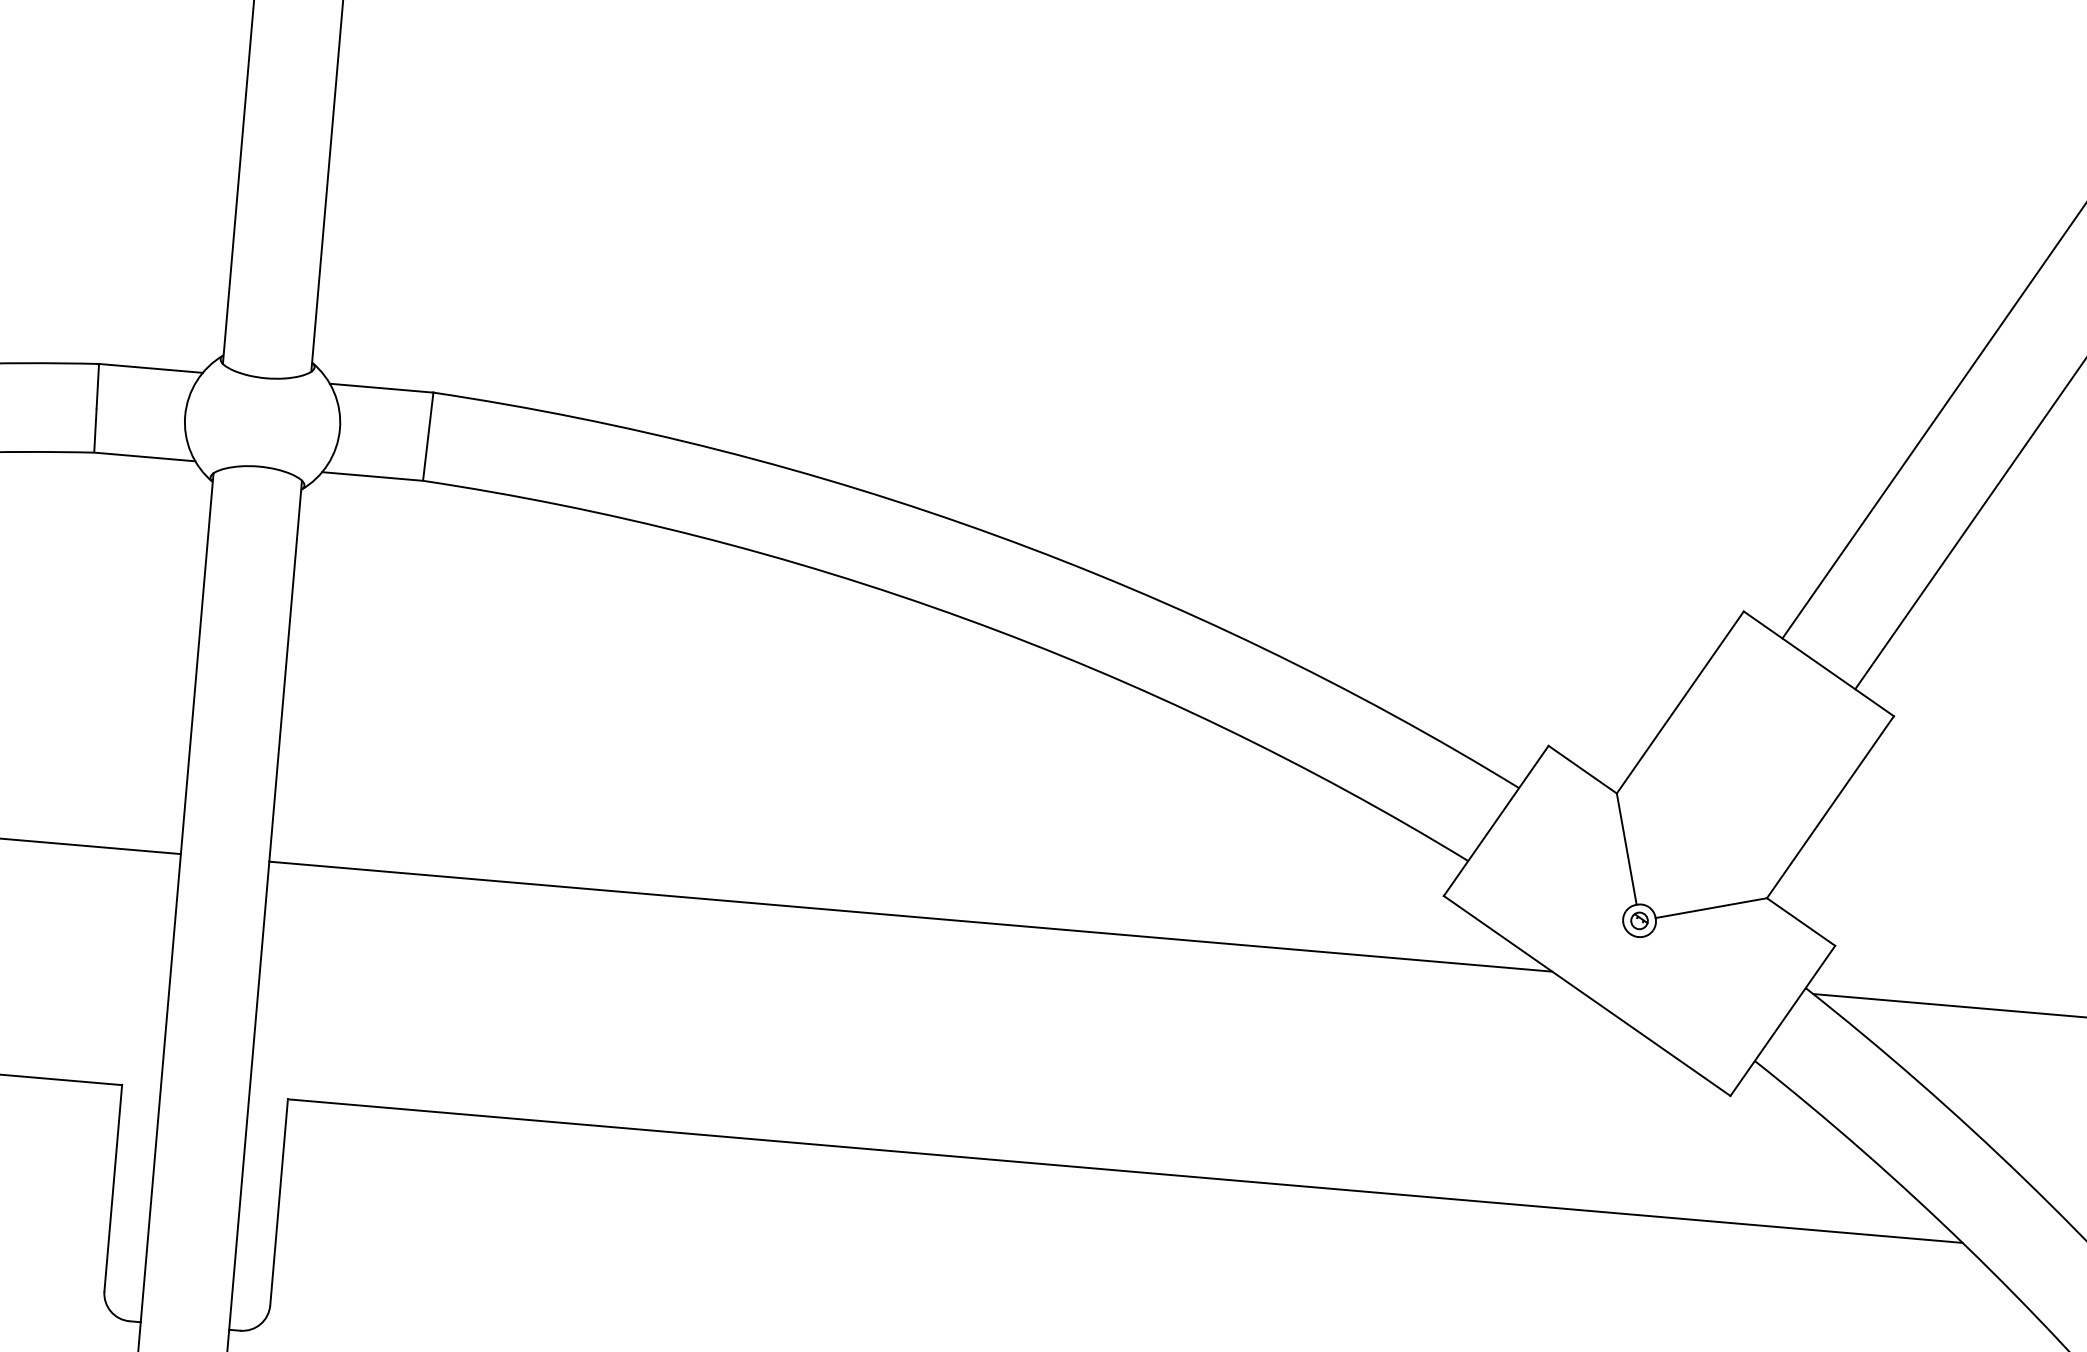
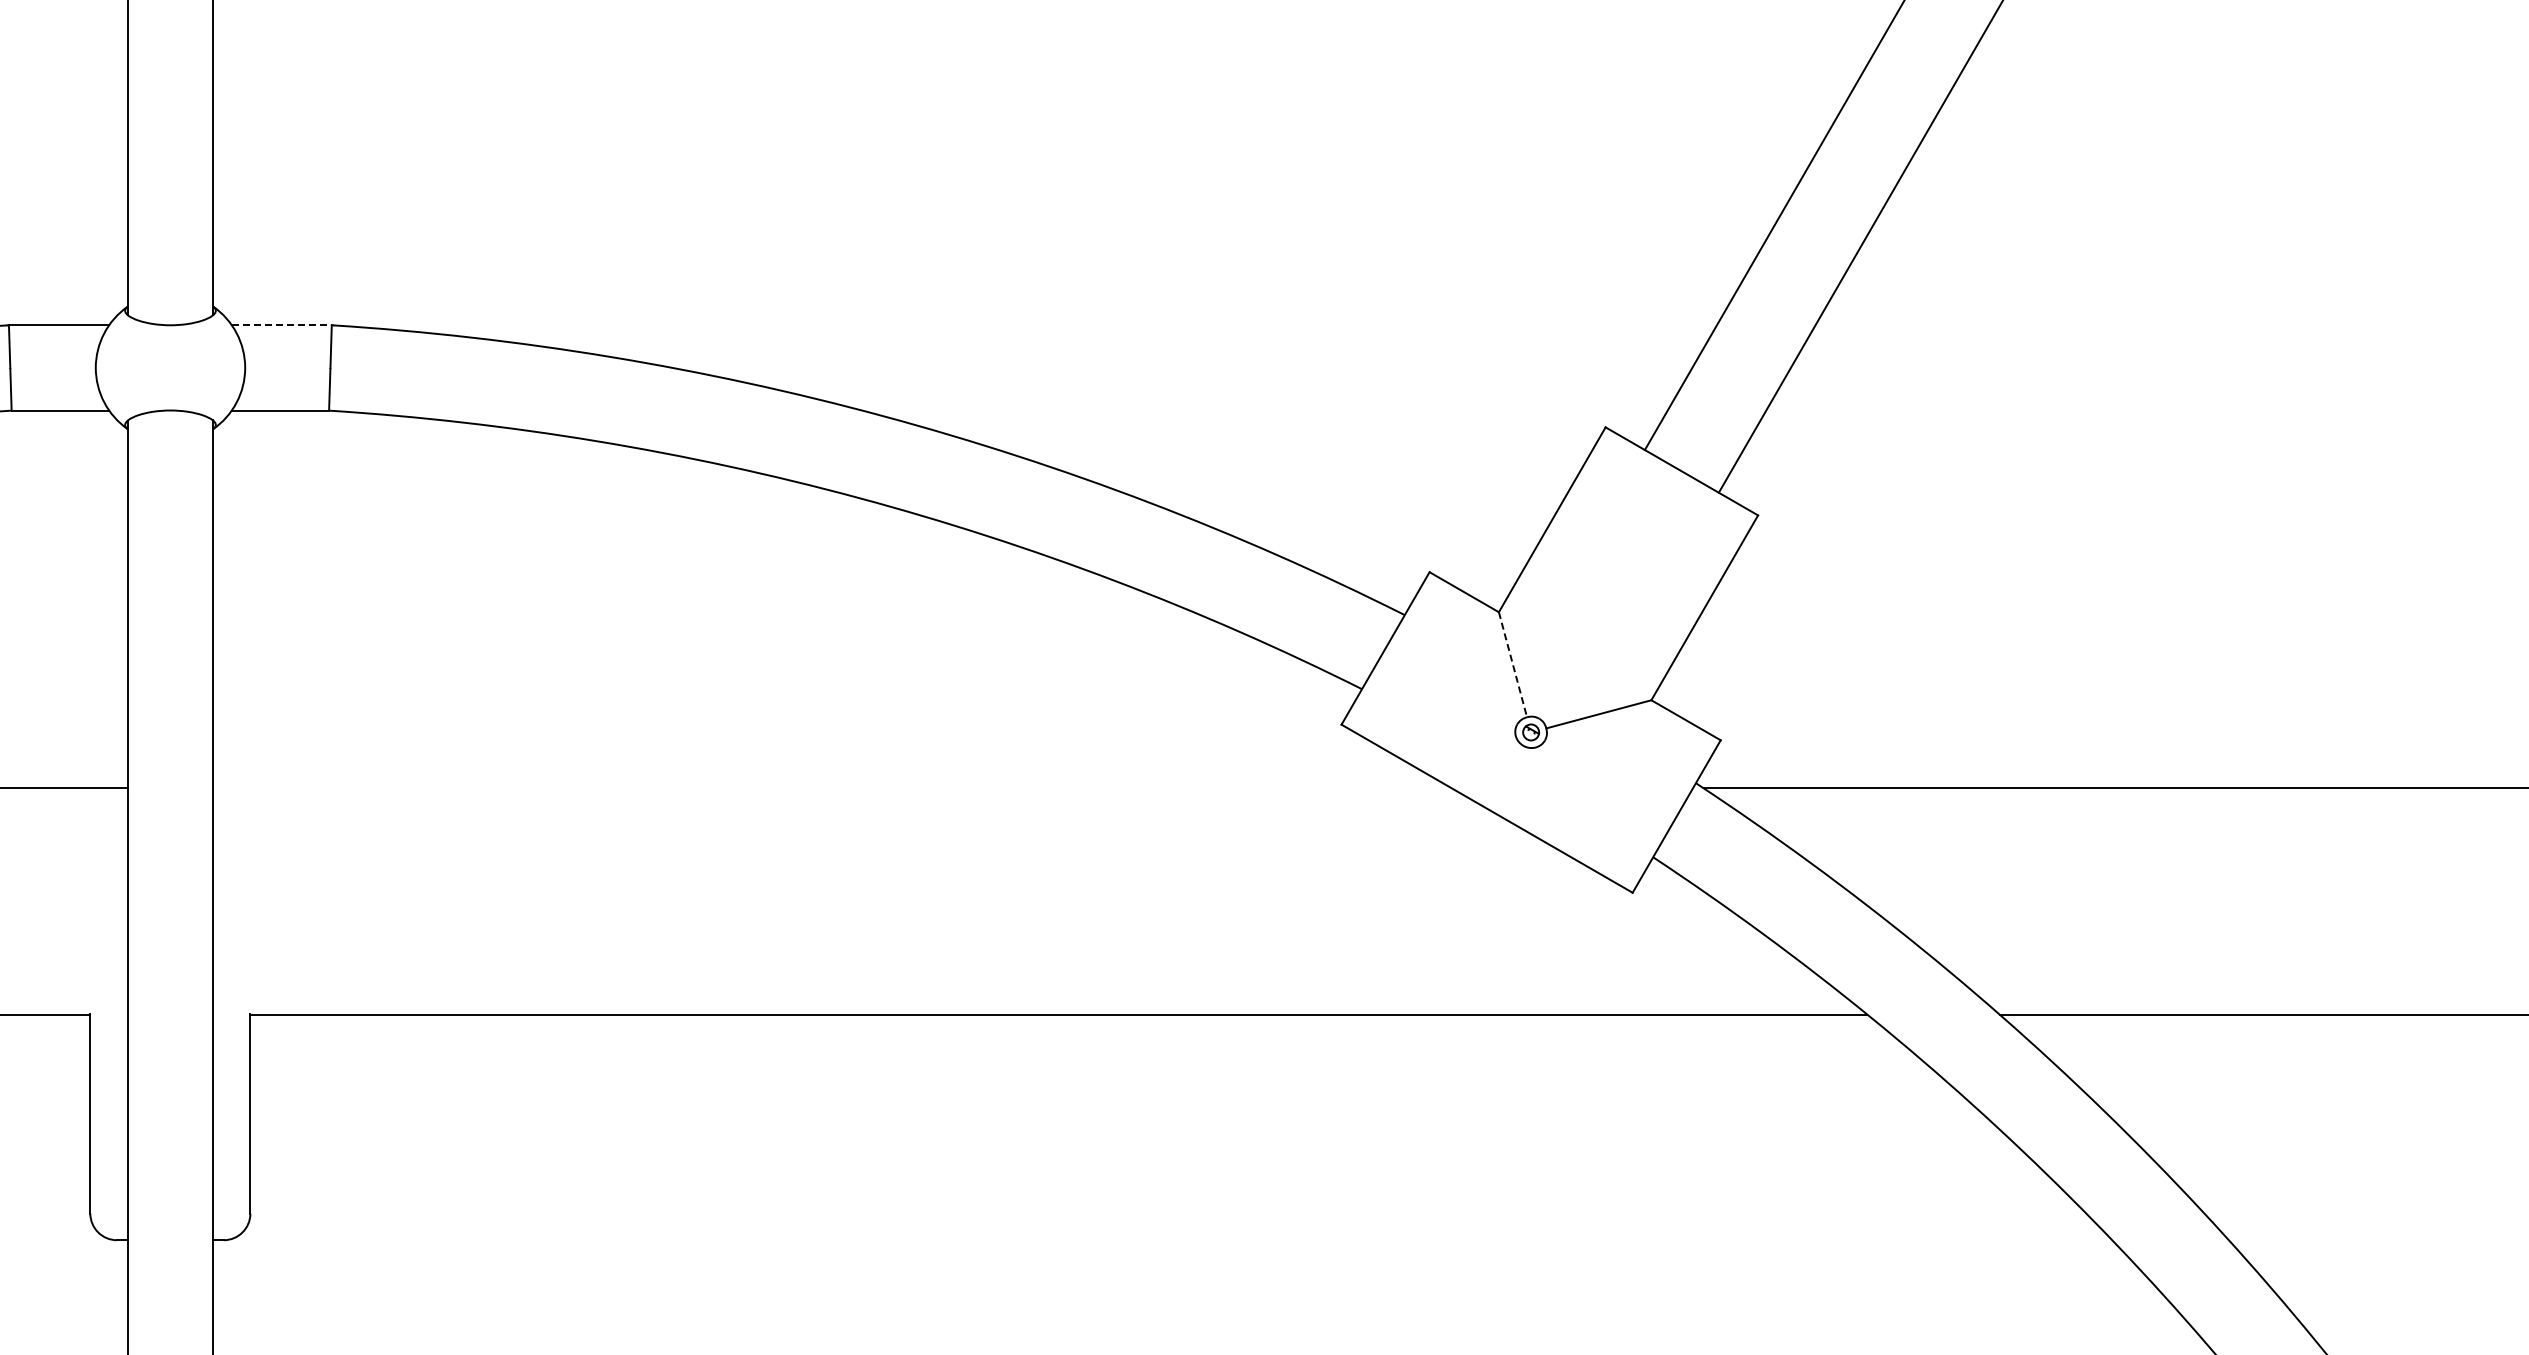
line: (381, 388) -> (281, 325), solid -> dashed
line: (1627, 849) -> (1513, 665), solid -> dashed
line: (910, 916) -> (832, 788), removed

